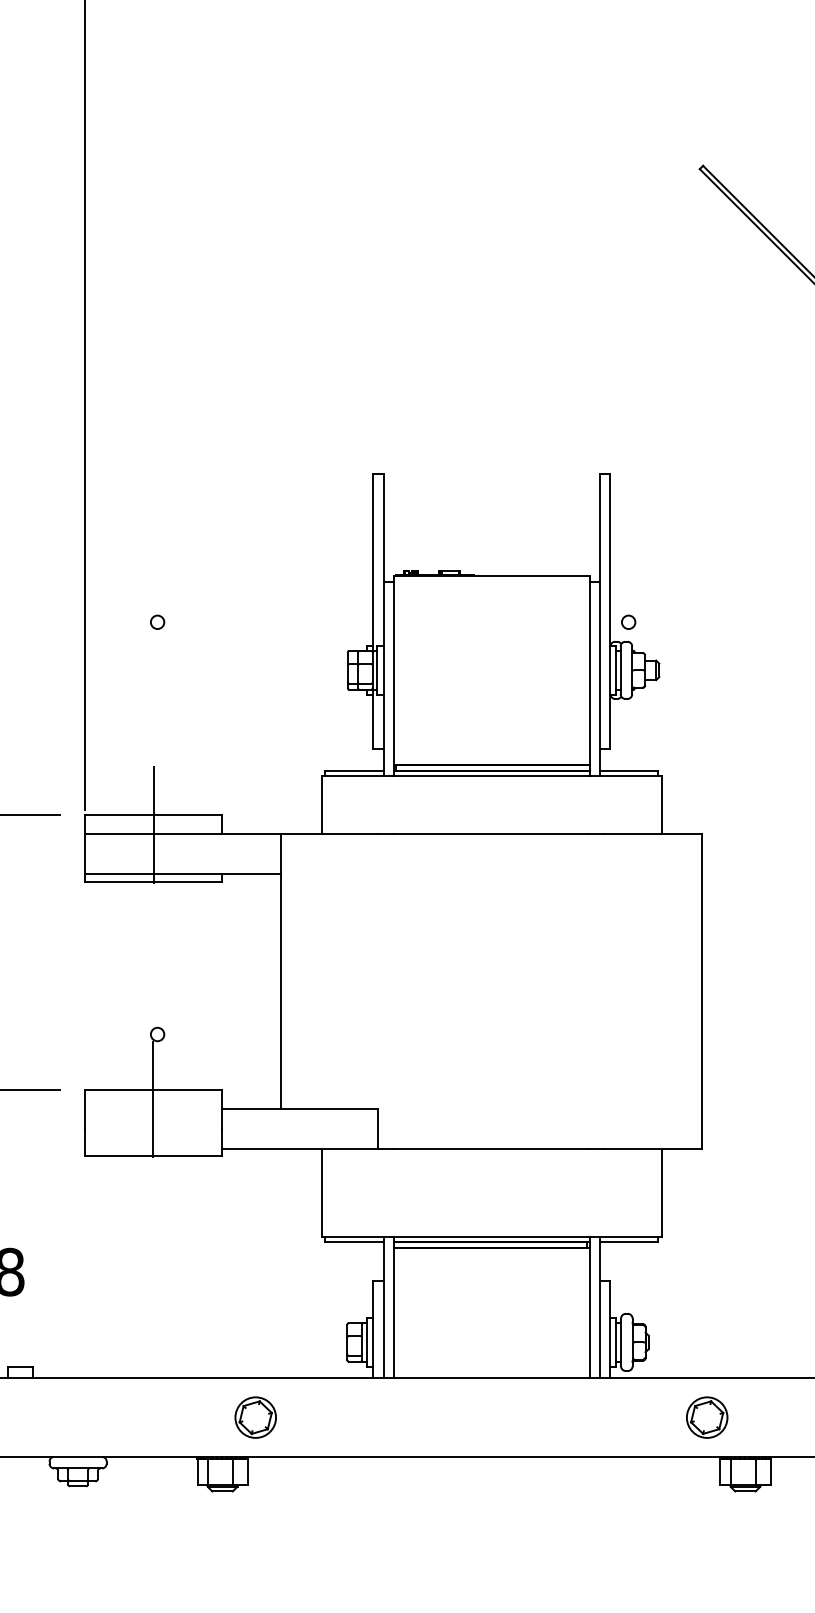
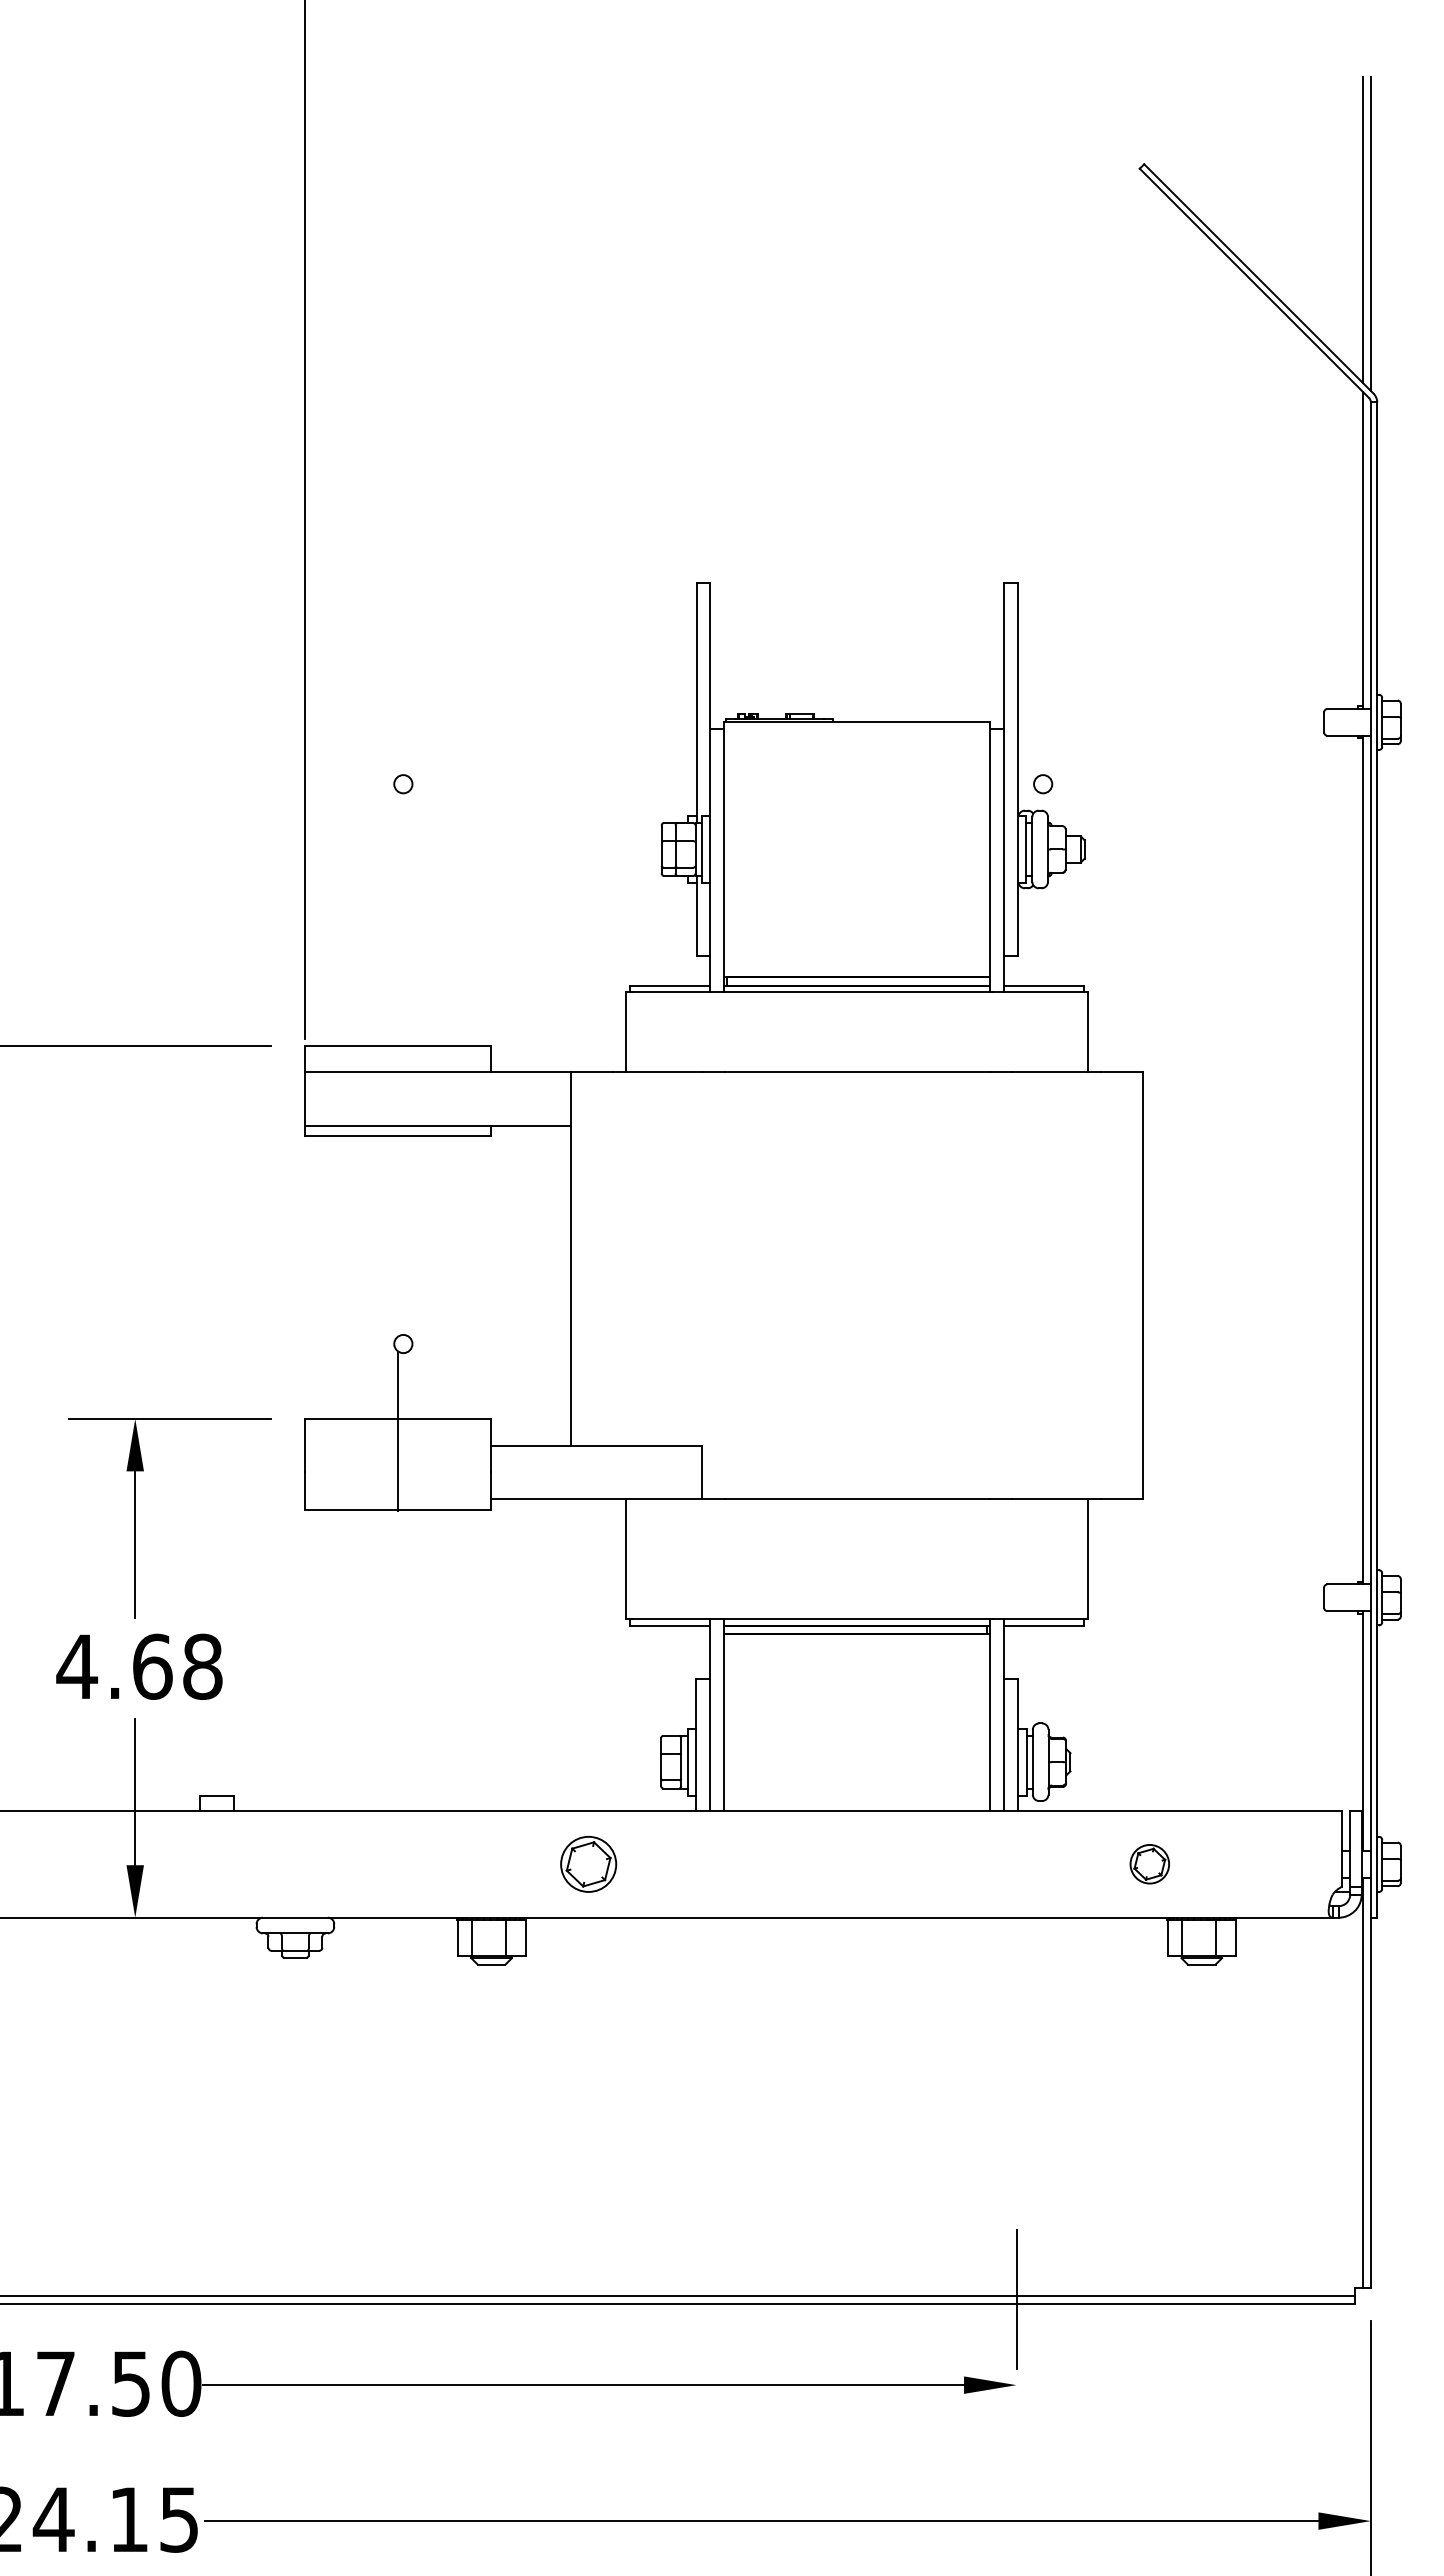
line: (154, 824) -> (398, 1058), removed
part: (255, 1416) -> (588, 1863), moved
part: (706, 1416) -> (1149, 1863), size x0.7

